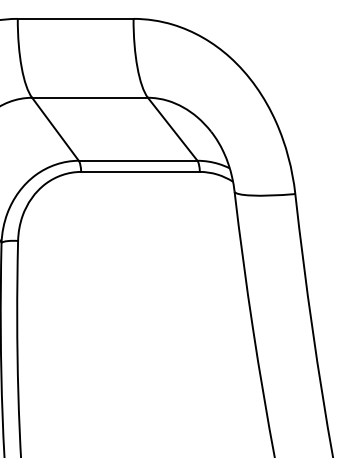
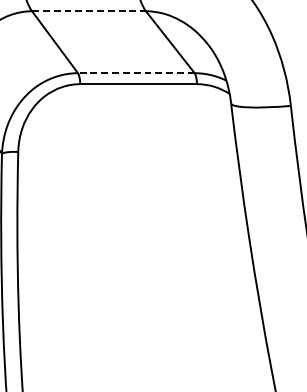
line: (90, 97) -> (89, 10), solid -> dashed
line: (137, 160) -> (135, 72), solid -> dashed

